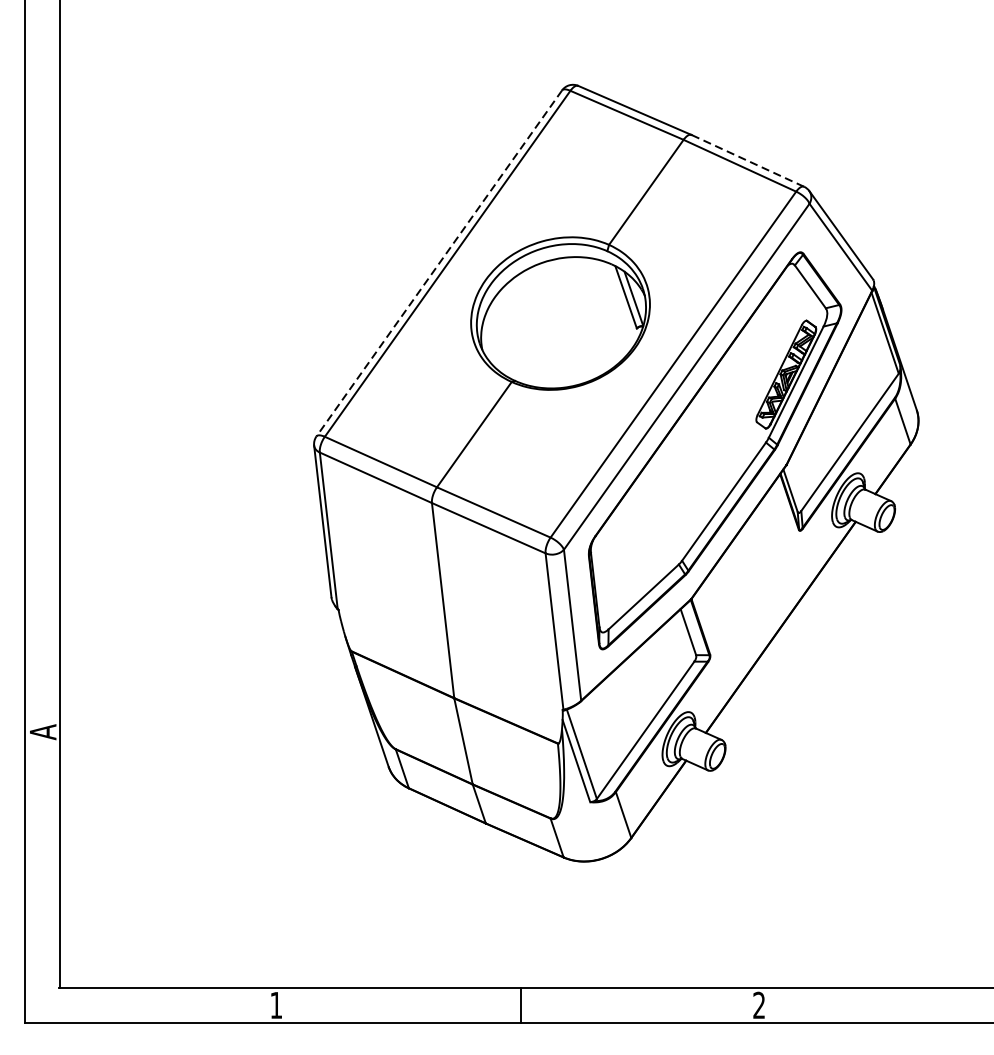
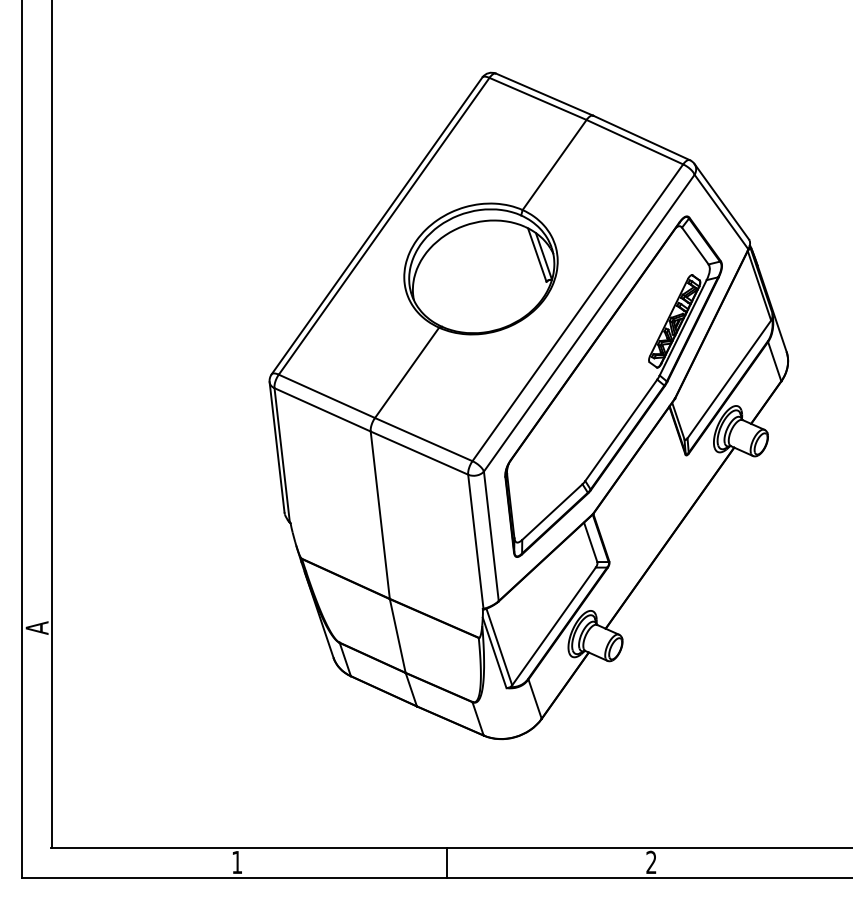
line: (747, 160) -> (641, 137), dashed -> solid
line: (439, 262) -> (377, 225), dashed -> solid

